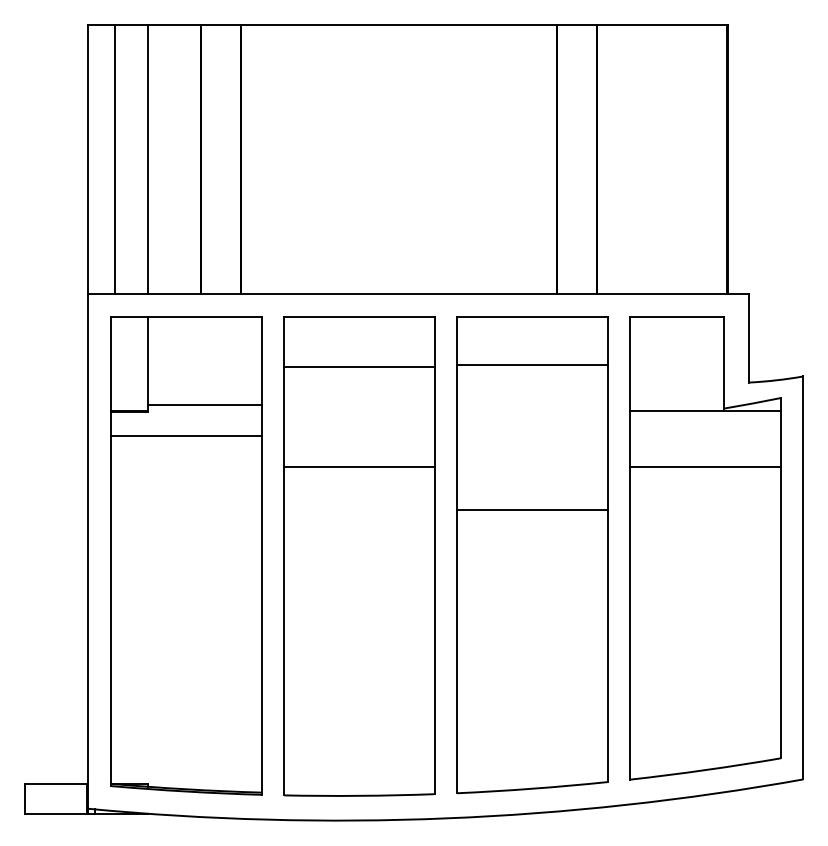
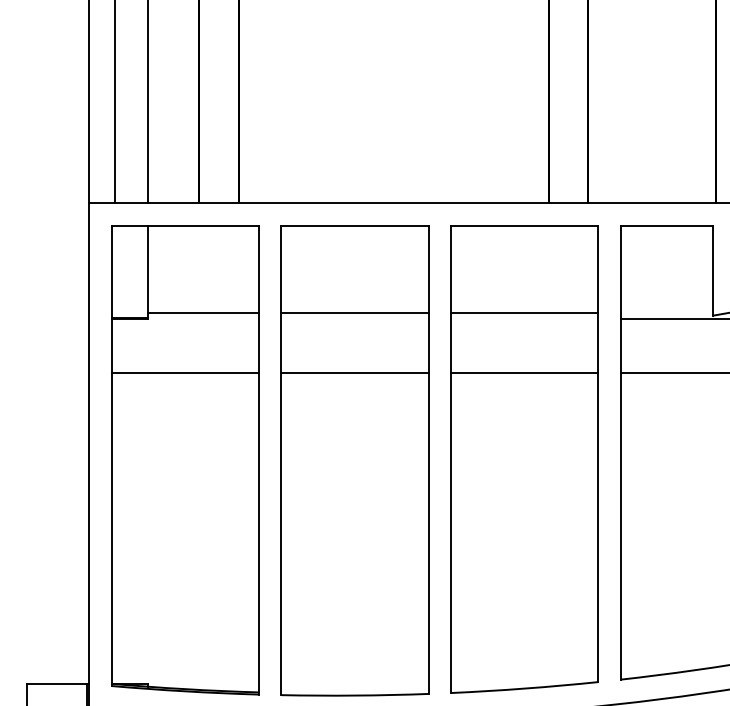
line: (532, 365) -> (524, 312), moved
line: (359, 367) -> (354, 312), moved
line: (186, 435) -> (185, 372), moved
line: (532, 509) -> (524, 372), moved

